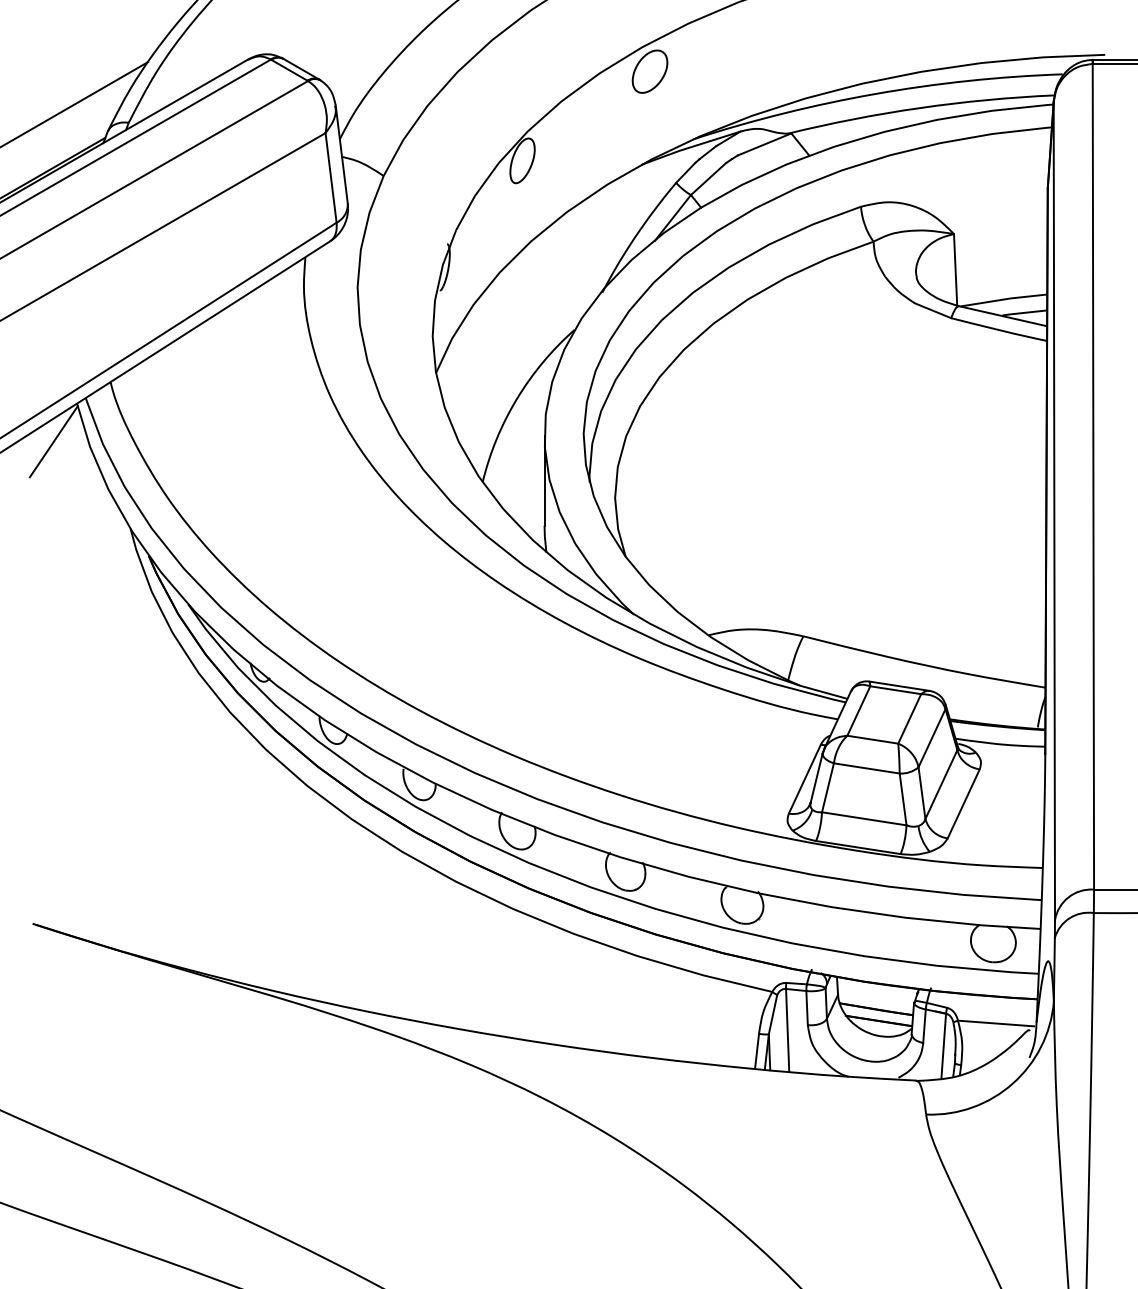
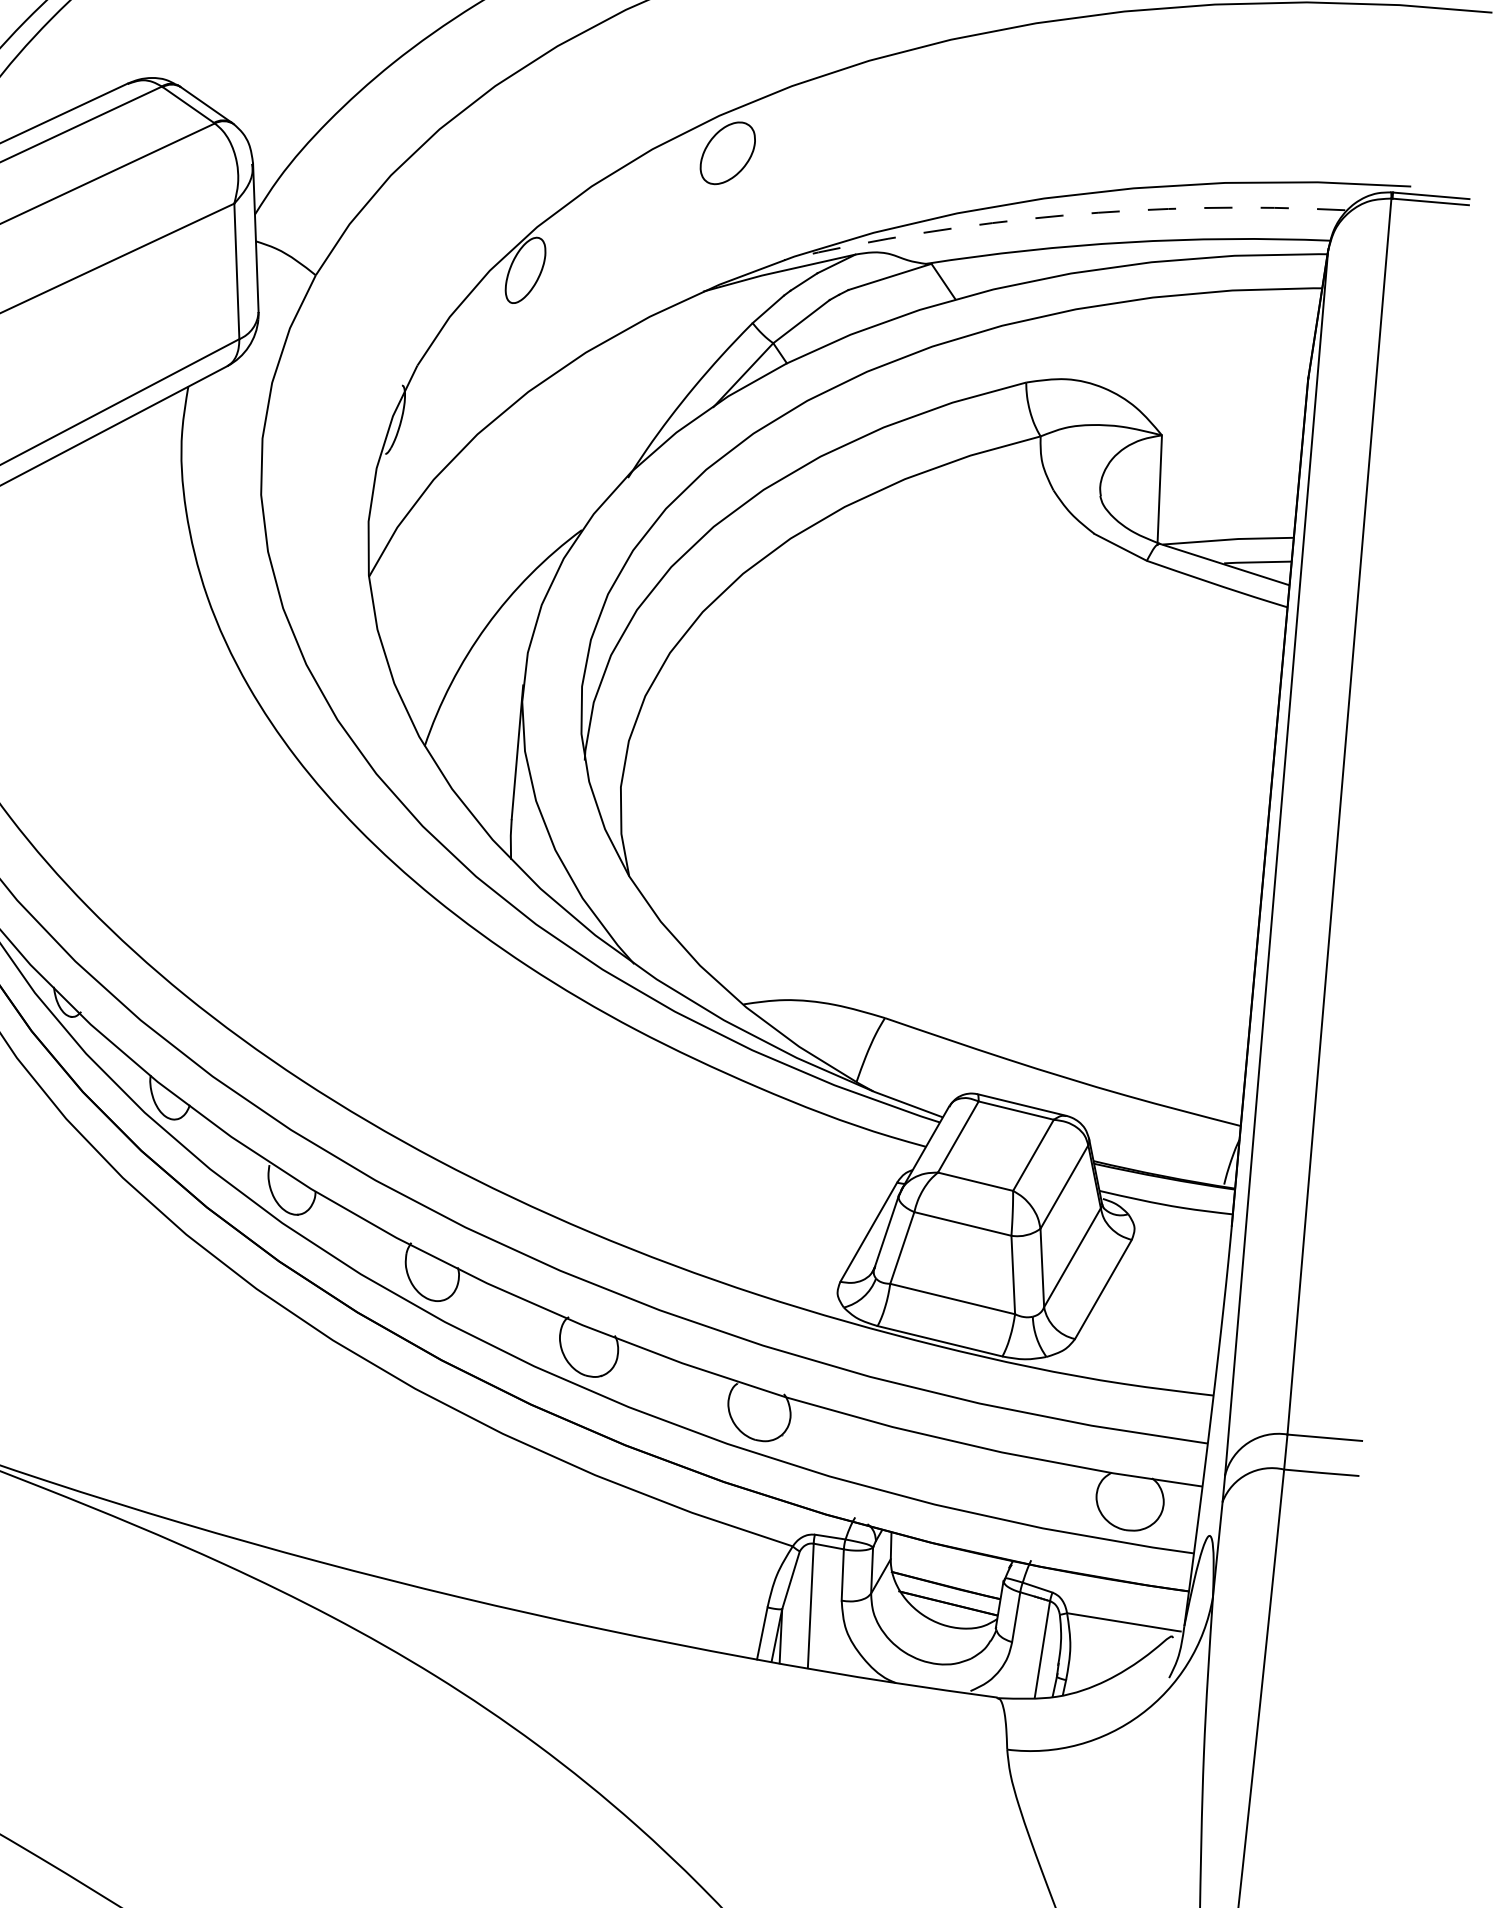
arc: (875, 93) -> (1062, 214), solid -> dashed

